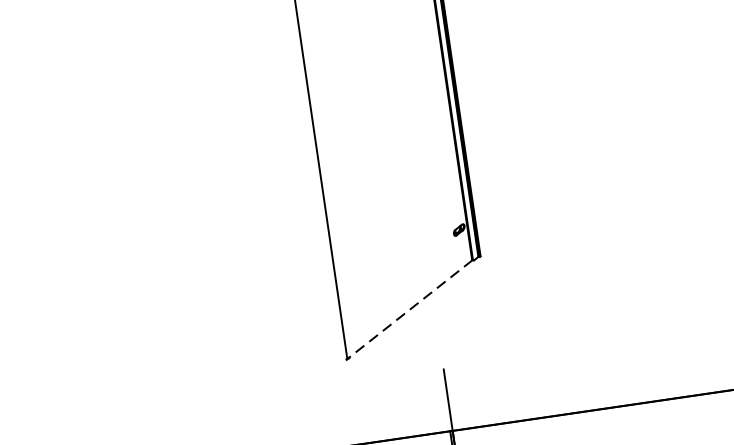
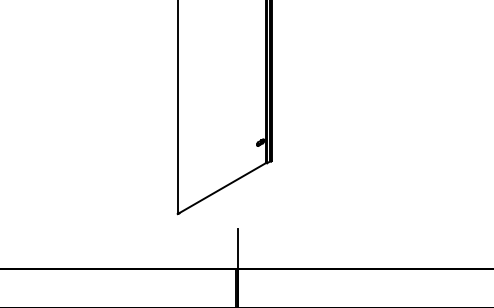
line: (410, 309) -> (222, 188), dashed -> solid

